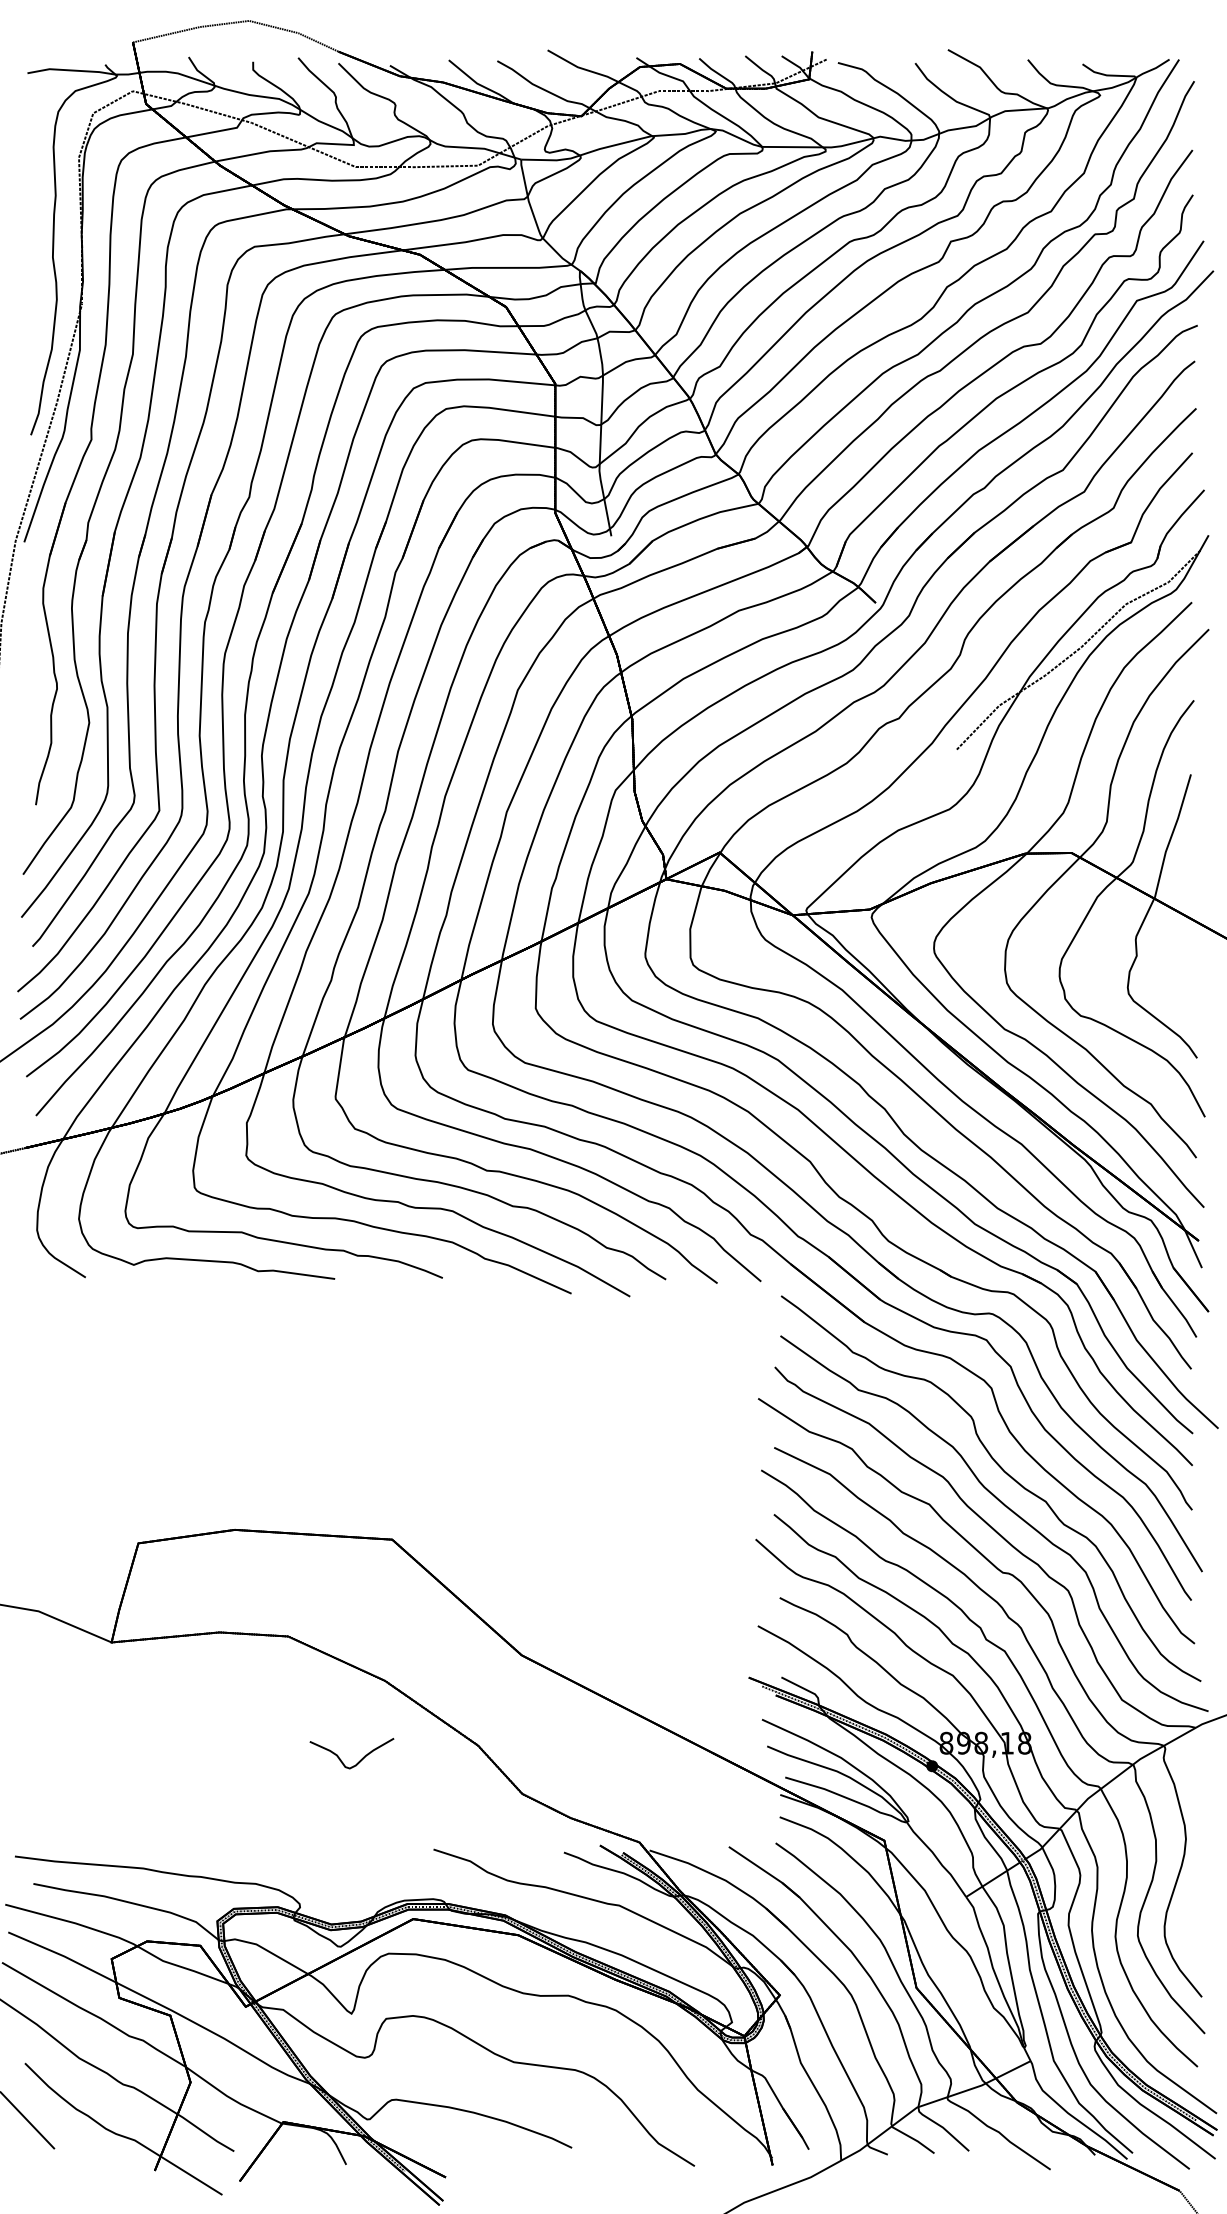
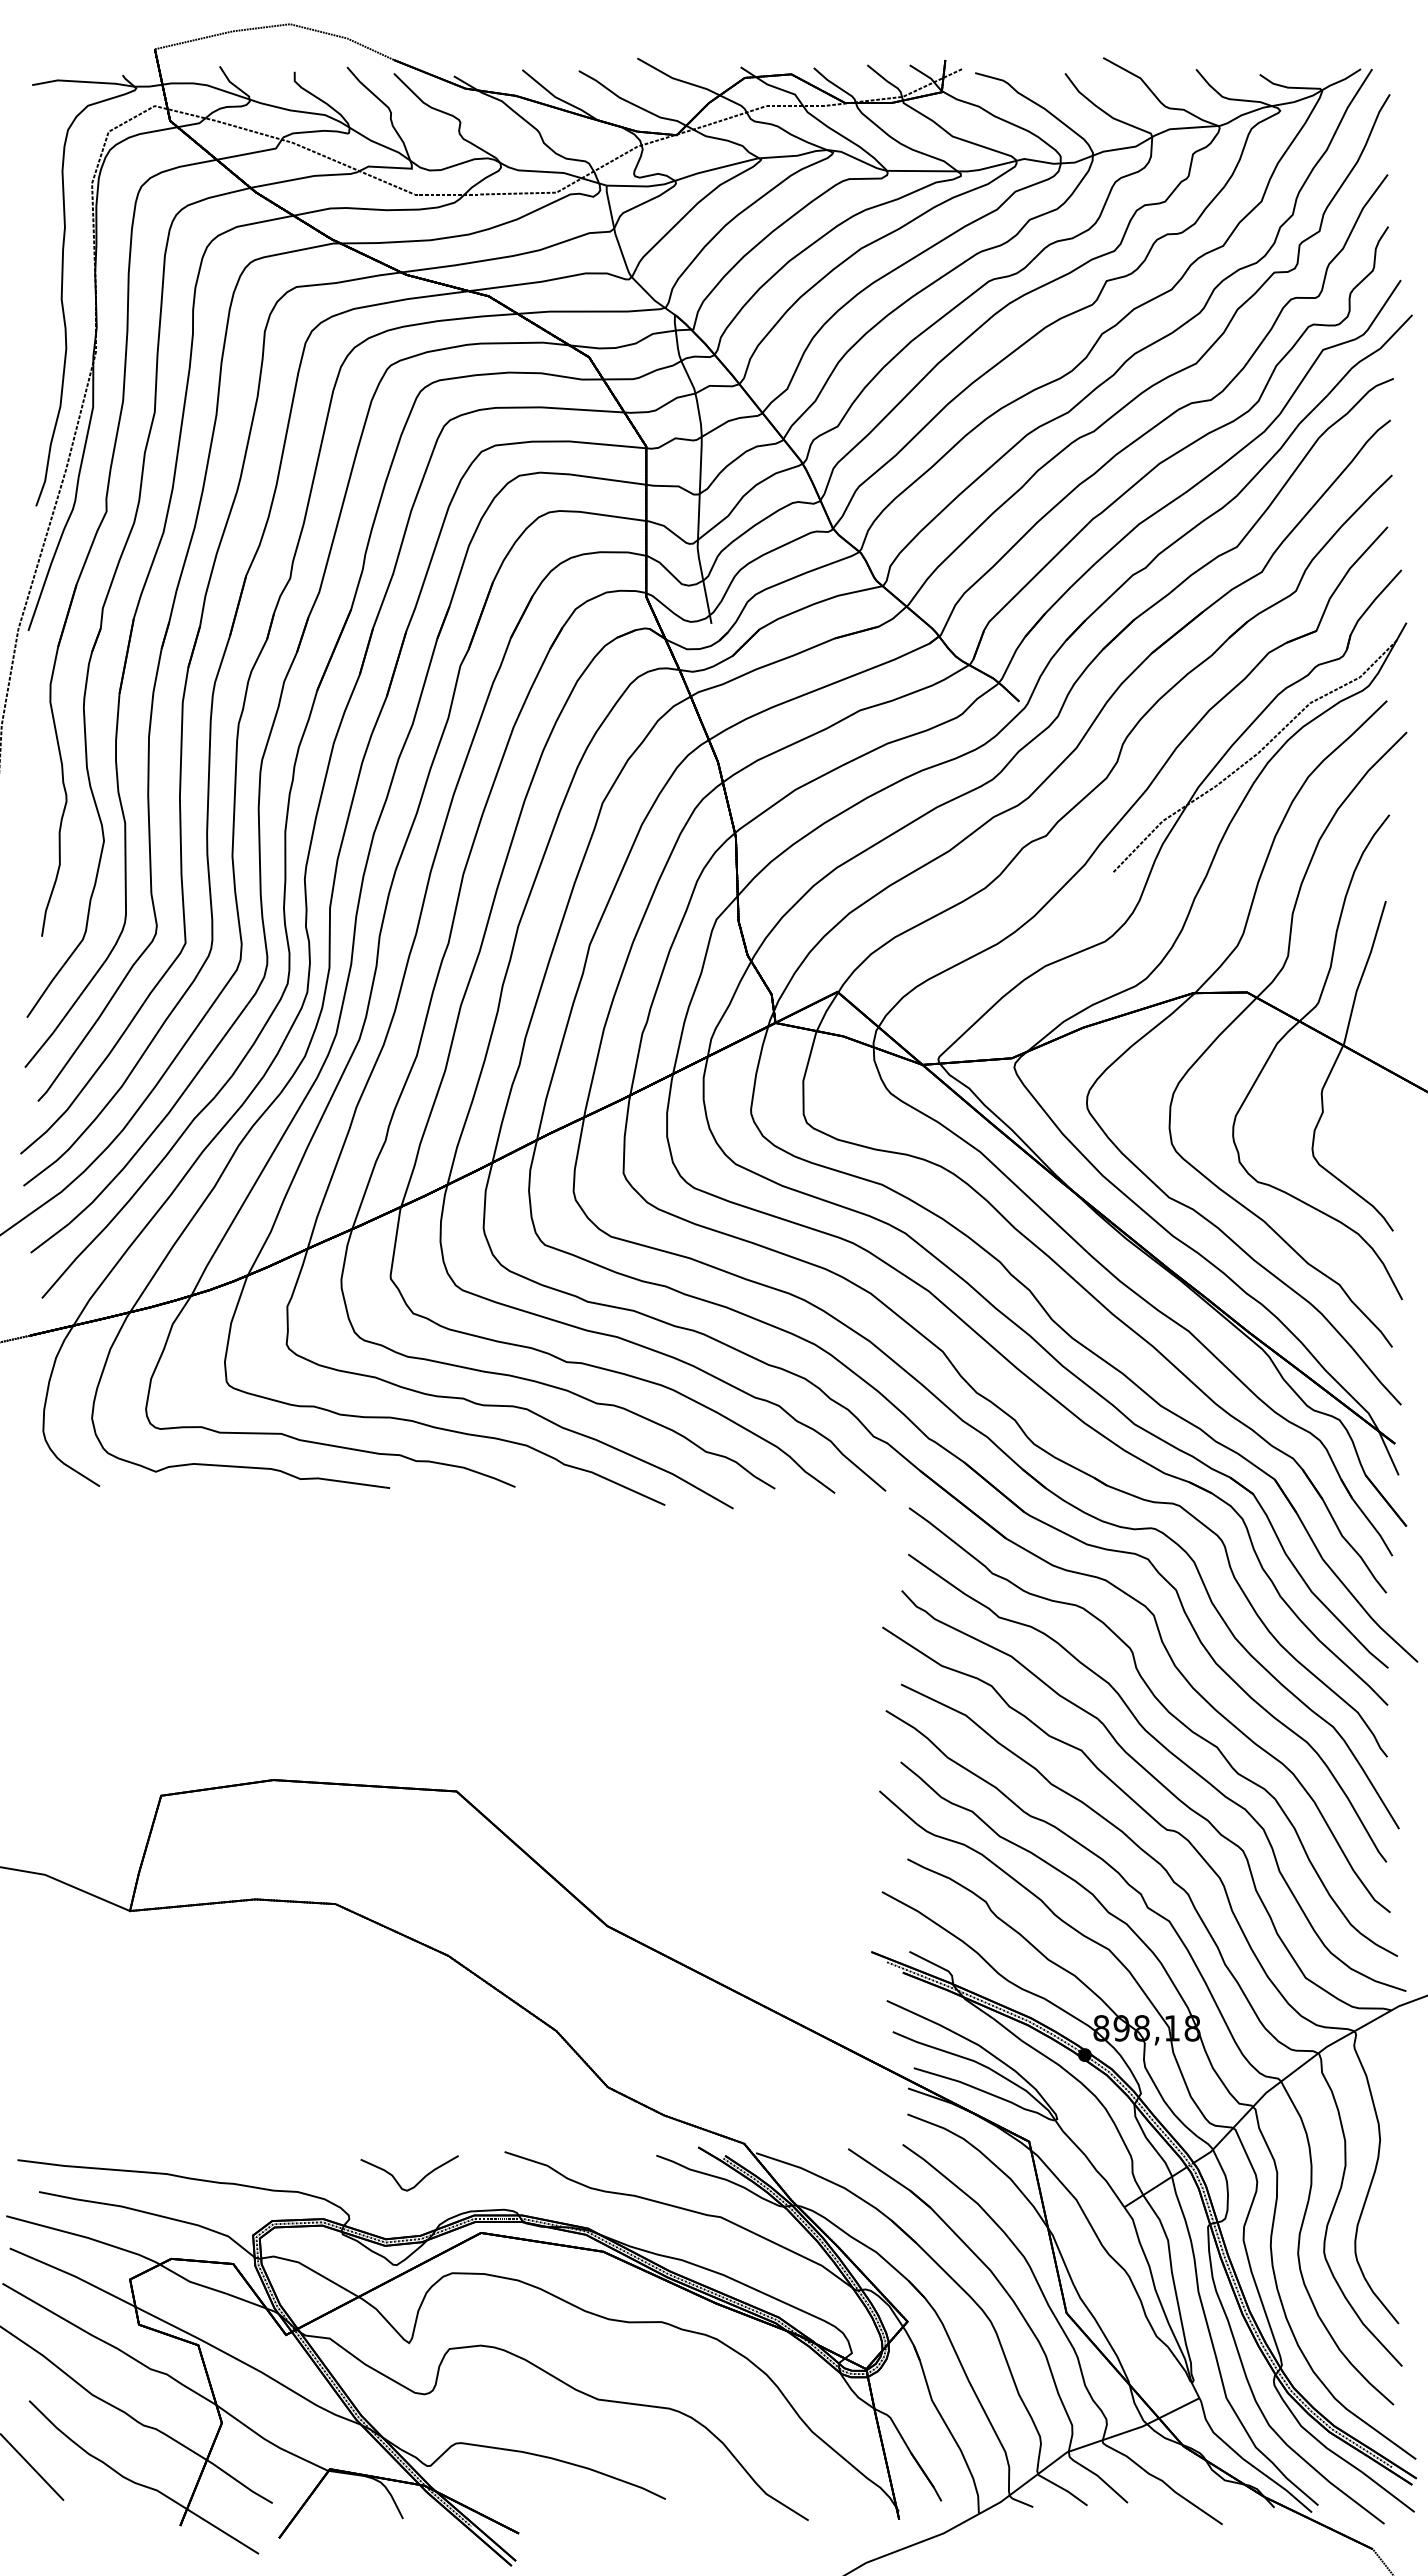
curve: (359, 1760) -> (418, 2181), moved

